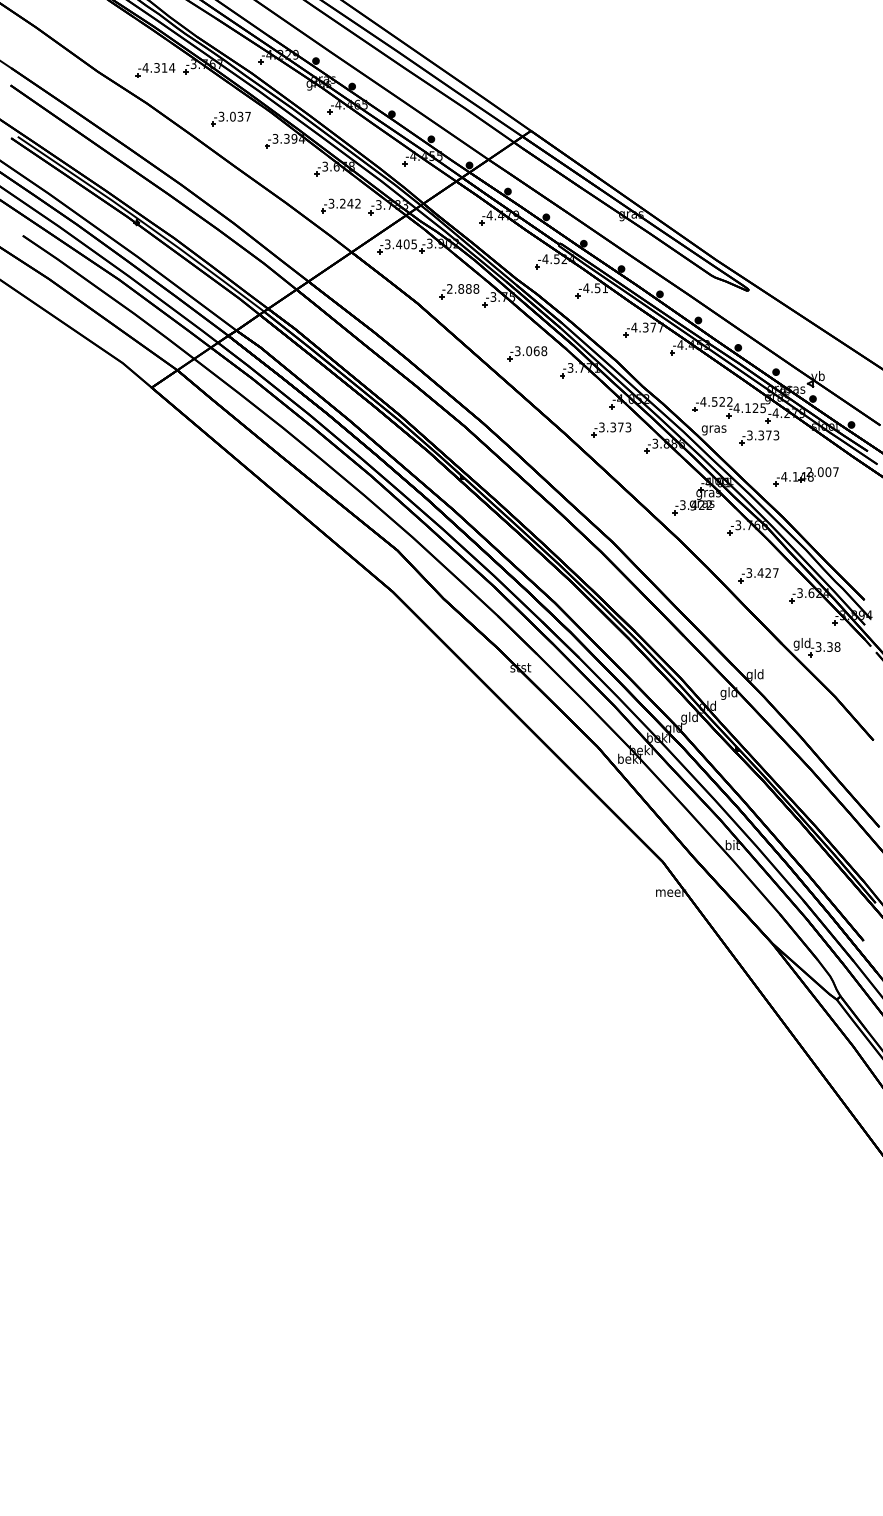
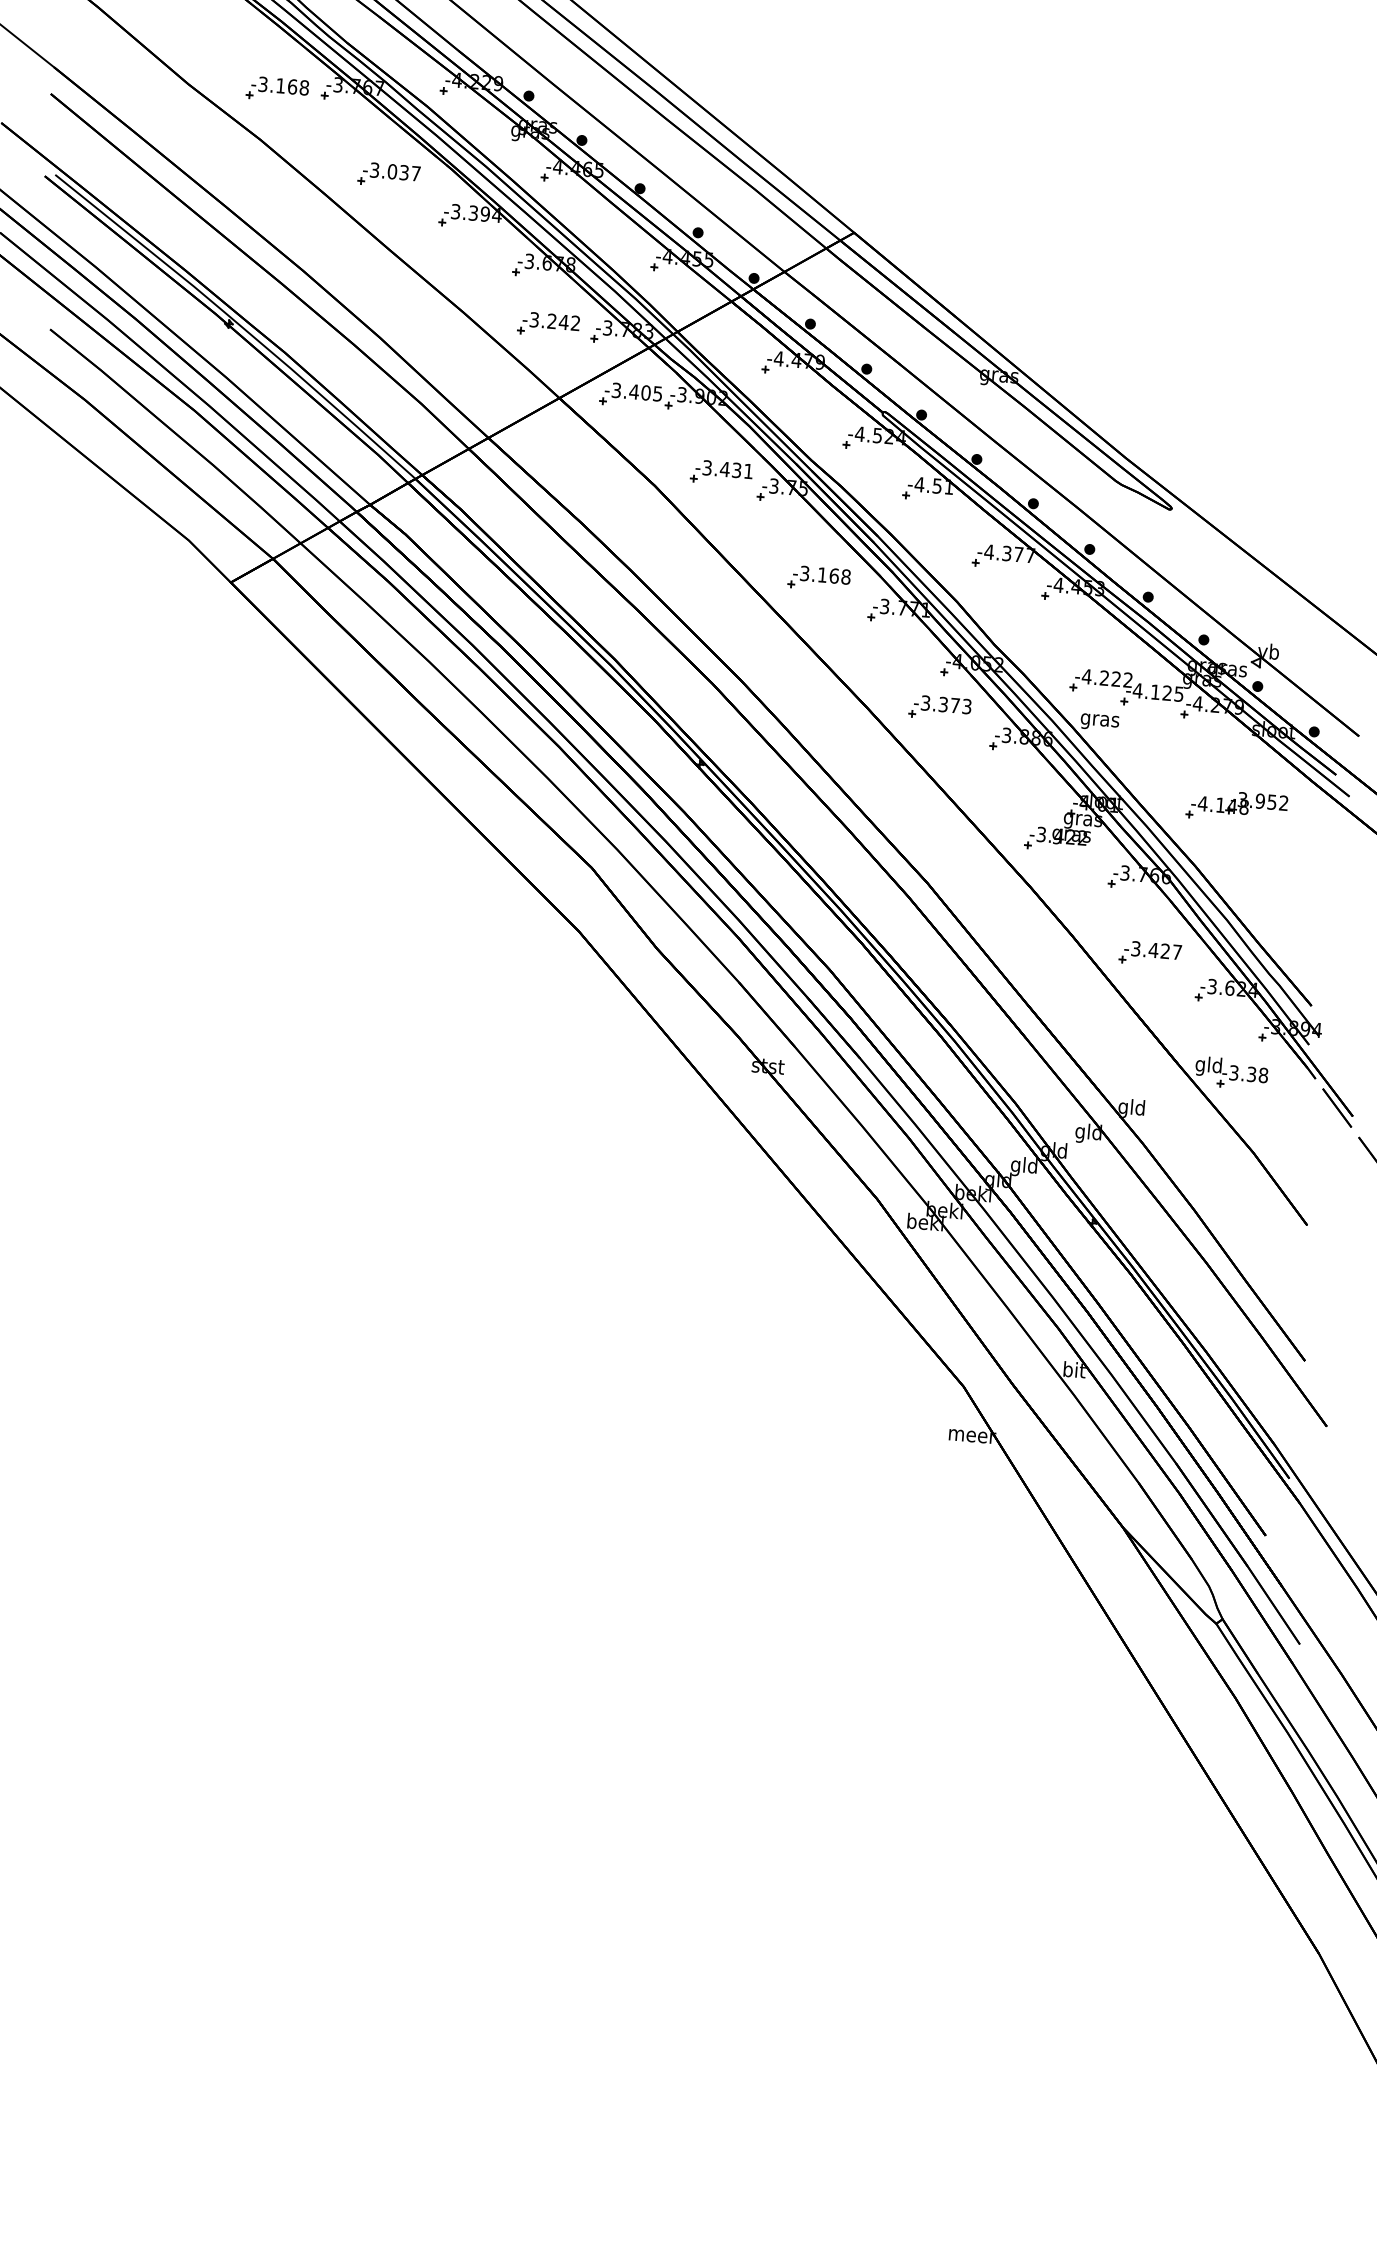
text: (158, 67) -> (283, 85), -4.314 -> -3.168
text: (463, 288) -> (728, 468), -2.888 -> -3.431
text: (529, 351) -> (823, 575), -3.068 -> -3.168
text: (714, 401) -> (1104, 677), -4.522 -> -4.222
part: (759, 437) -> (1169, 739), removed
text: (822, 472) -> (1262, 802), -2.007 -> -3.952

